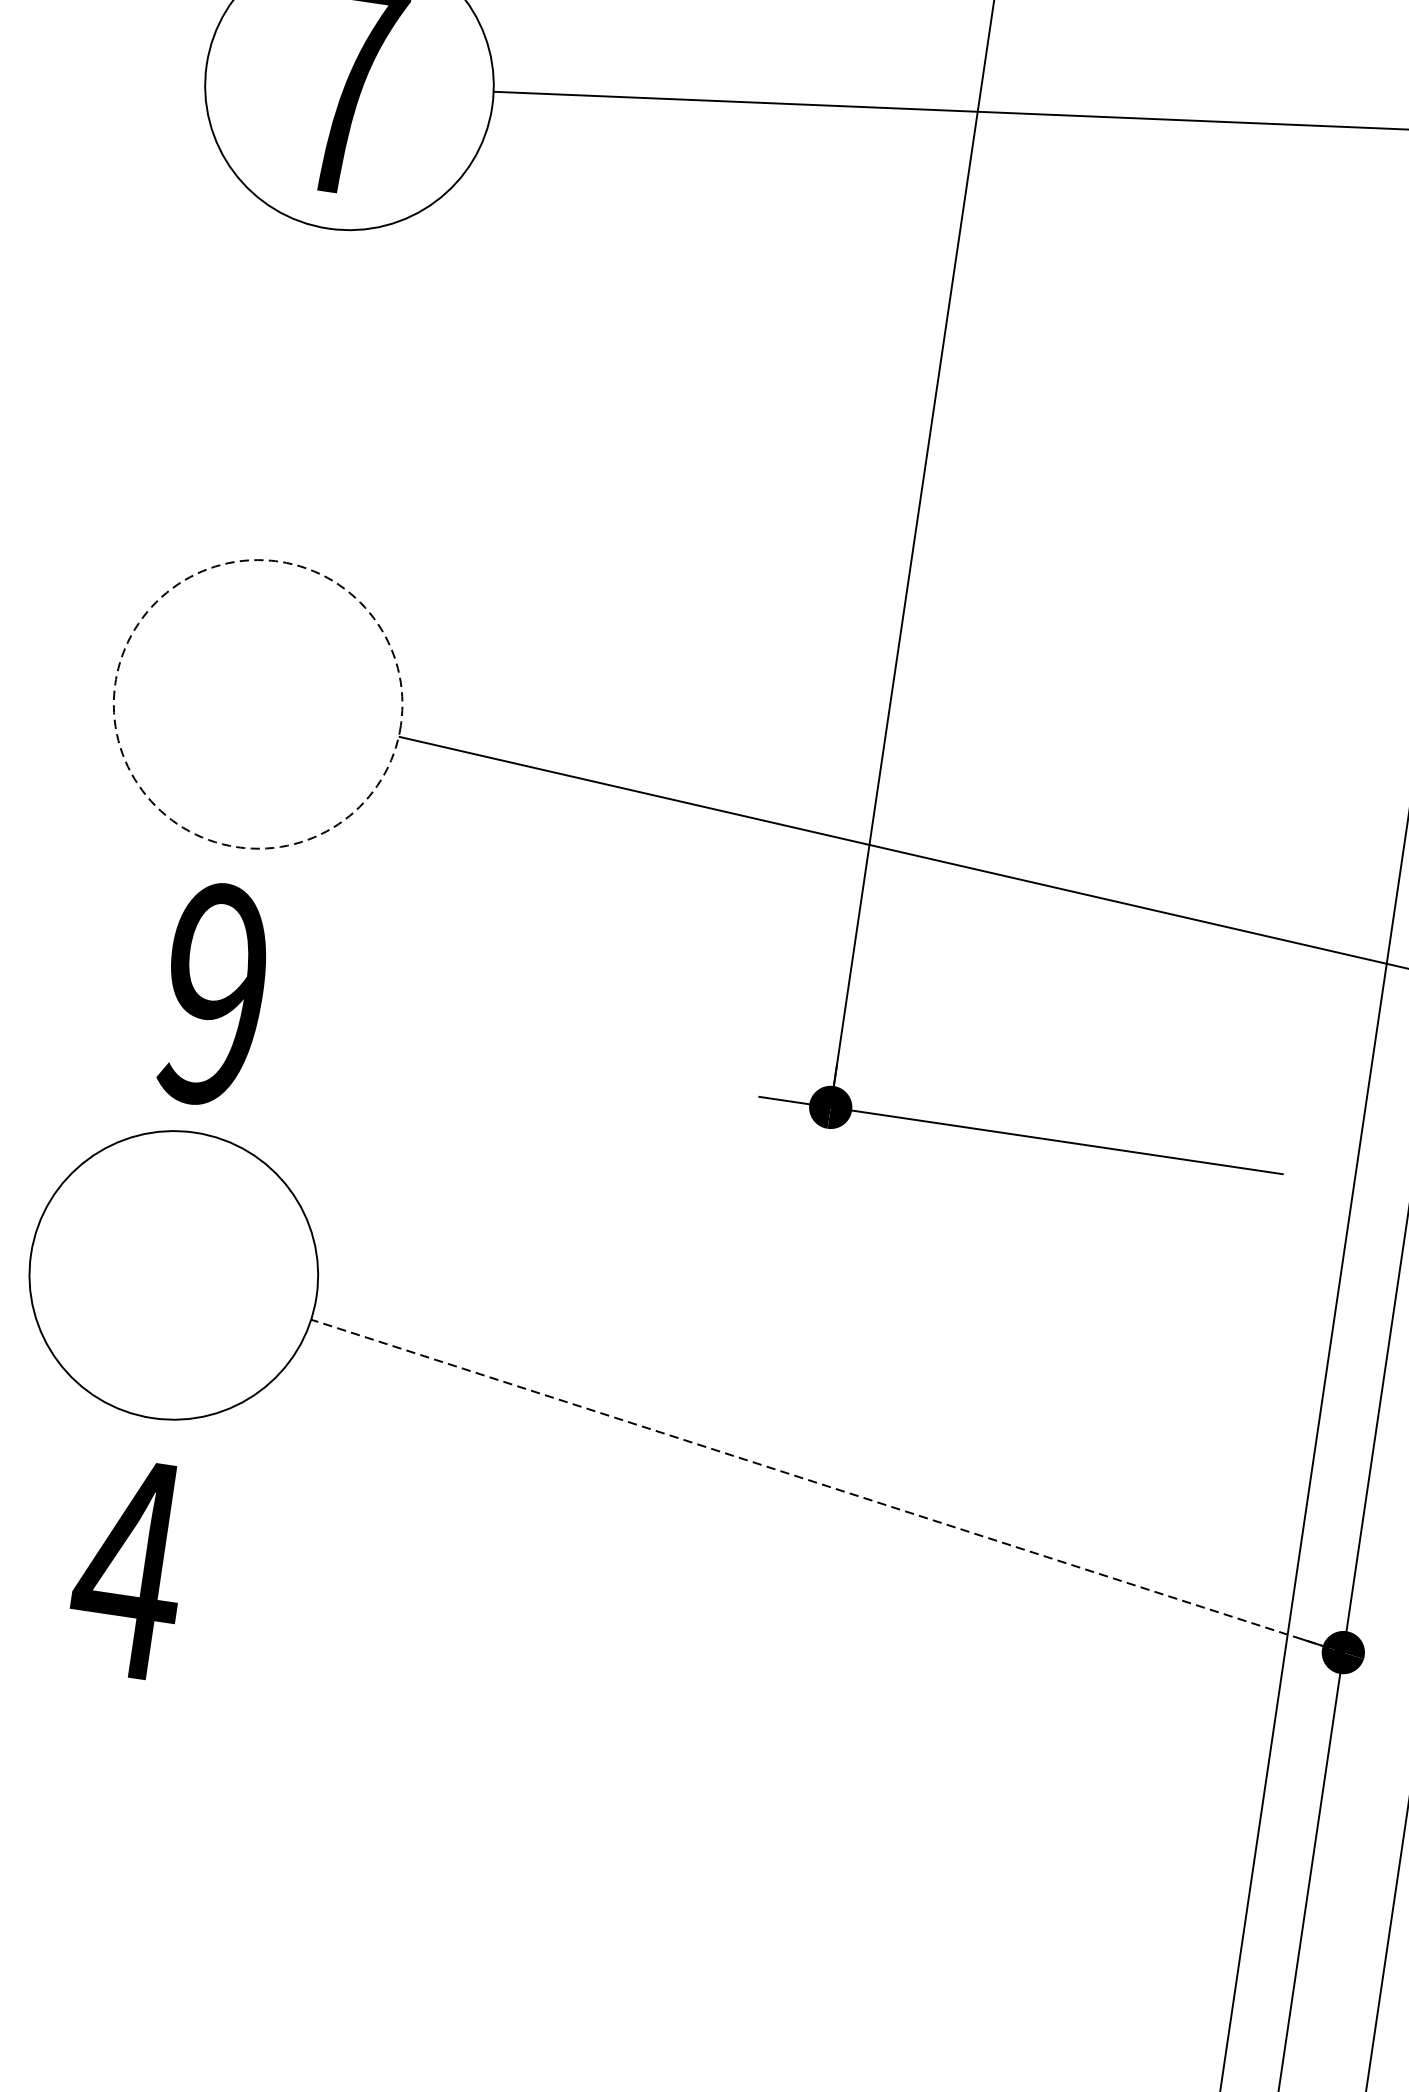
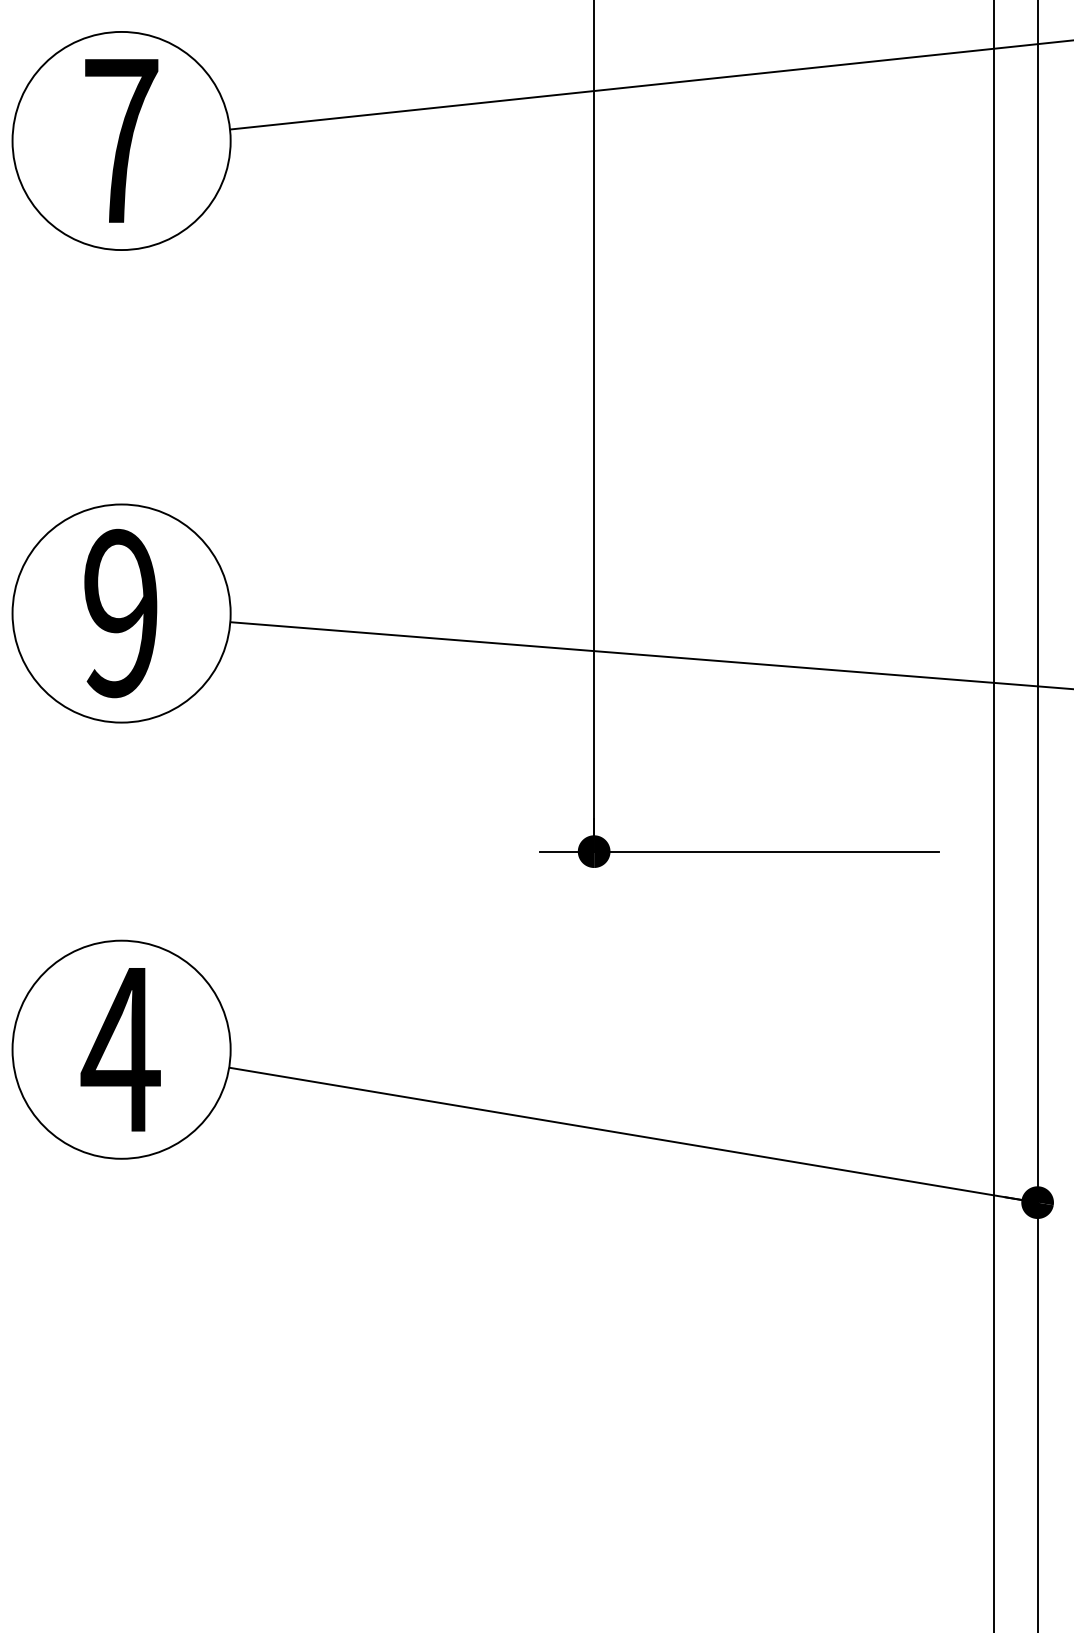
circle: (258, 704) -> (121, 613), dashed -> solid
text: (213, 994) -> (120, 613), moved
line: (827, 1486) -> (633, 1135), dashed -> solid
text: (129, 1568) -> (120, 1049), moved

